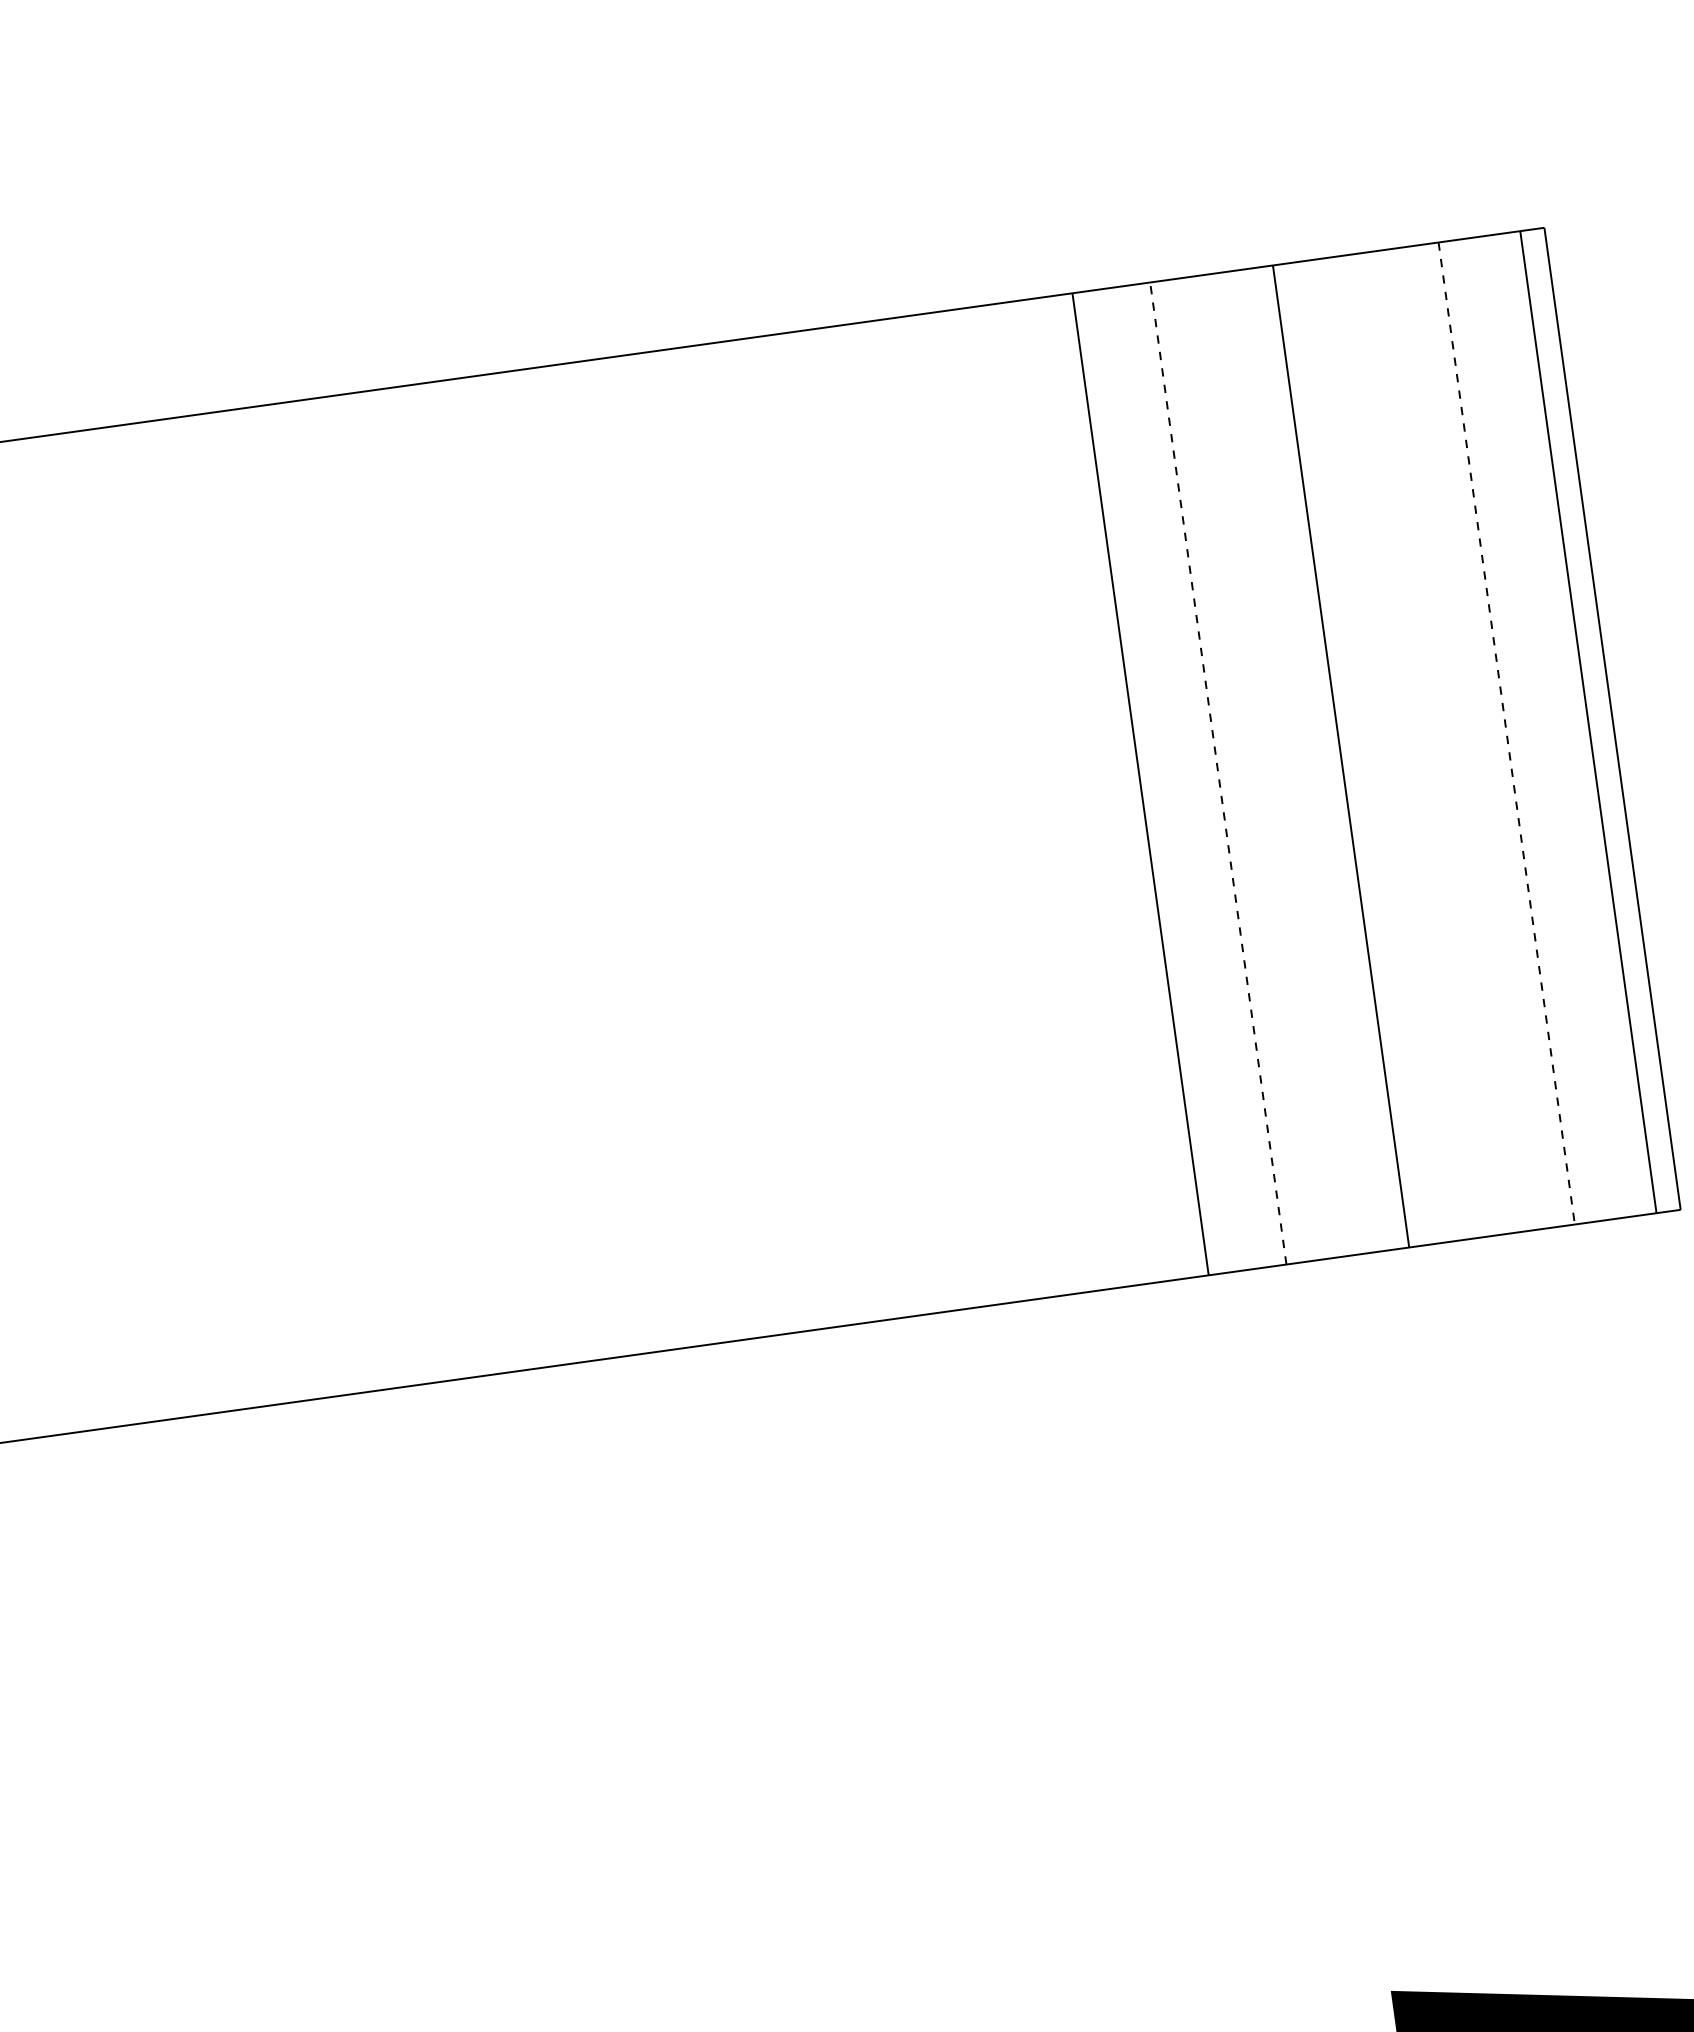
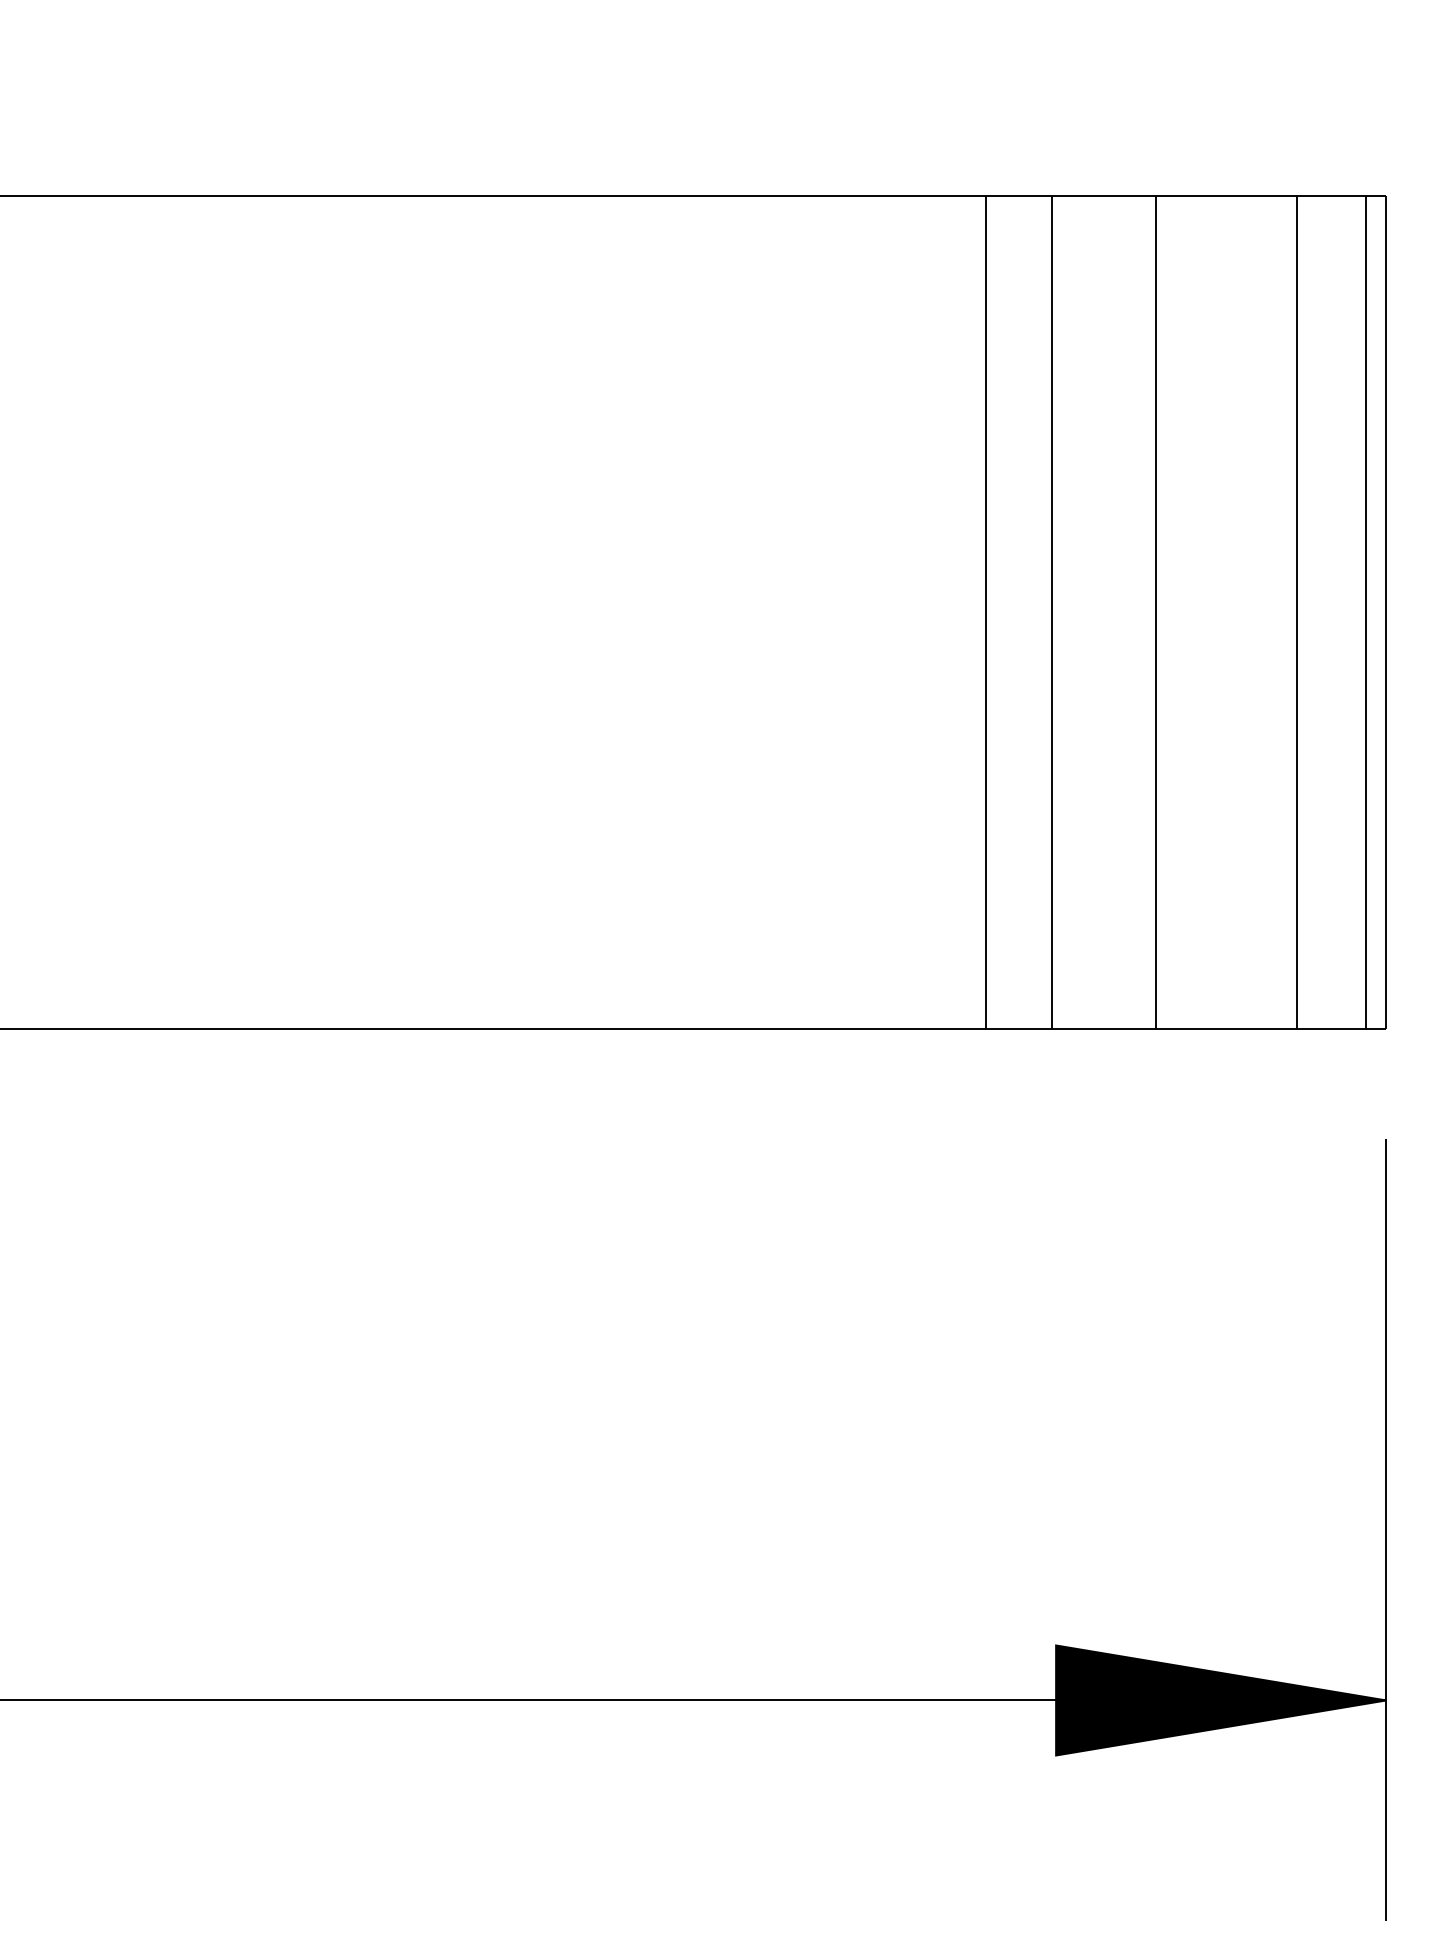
line: (1506, 734) -> (1296, 613), dashed -> solid
line: (1218, 773) -> (1052, 612), dashed -> solid

